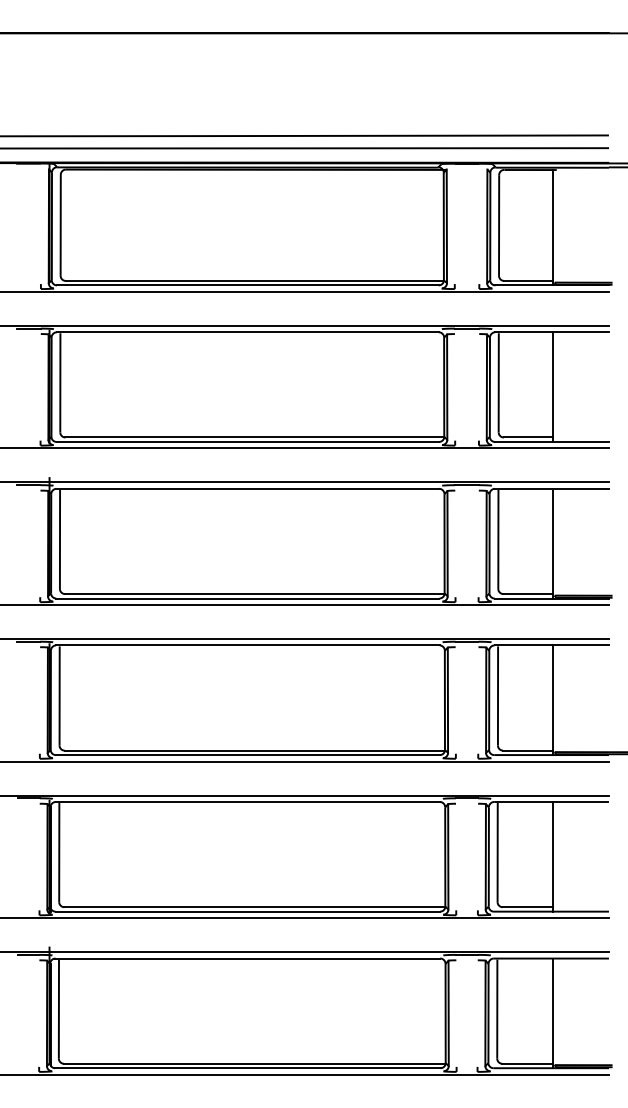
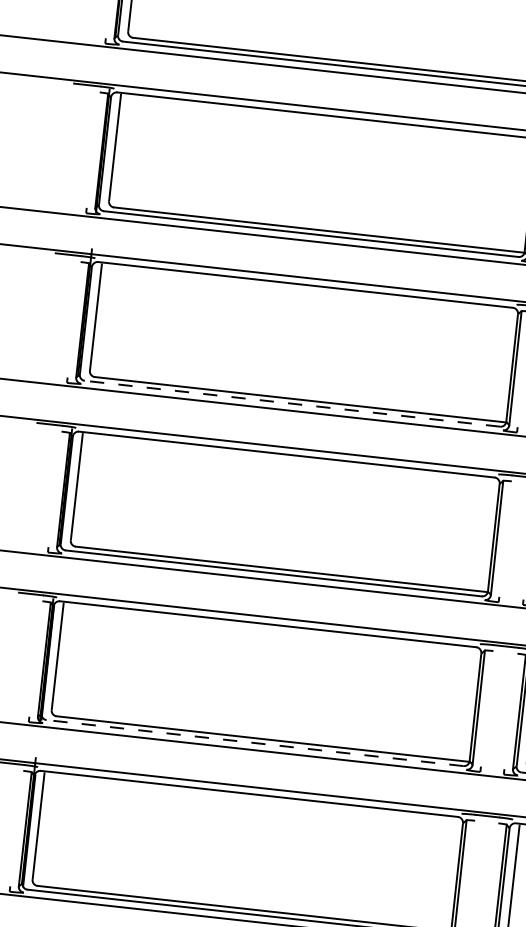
line: (247, 598) -> (292, 403), solid -> dashed
line: (247, 911) -> (254, 742), solid -> dashed

